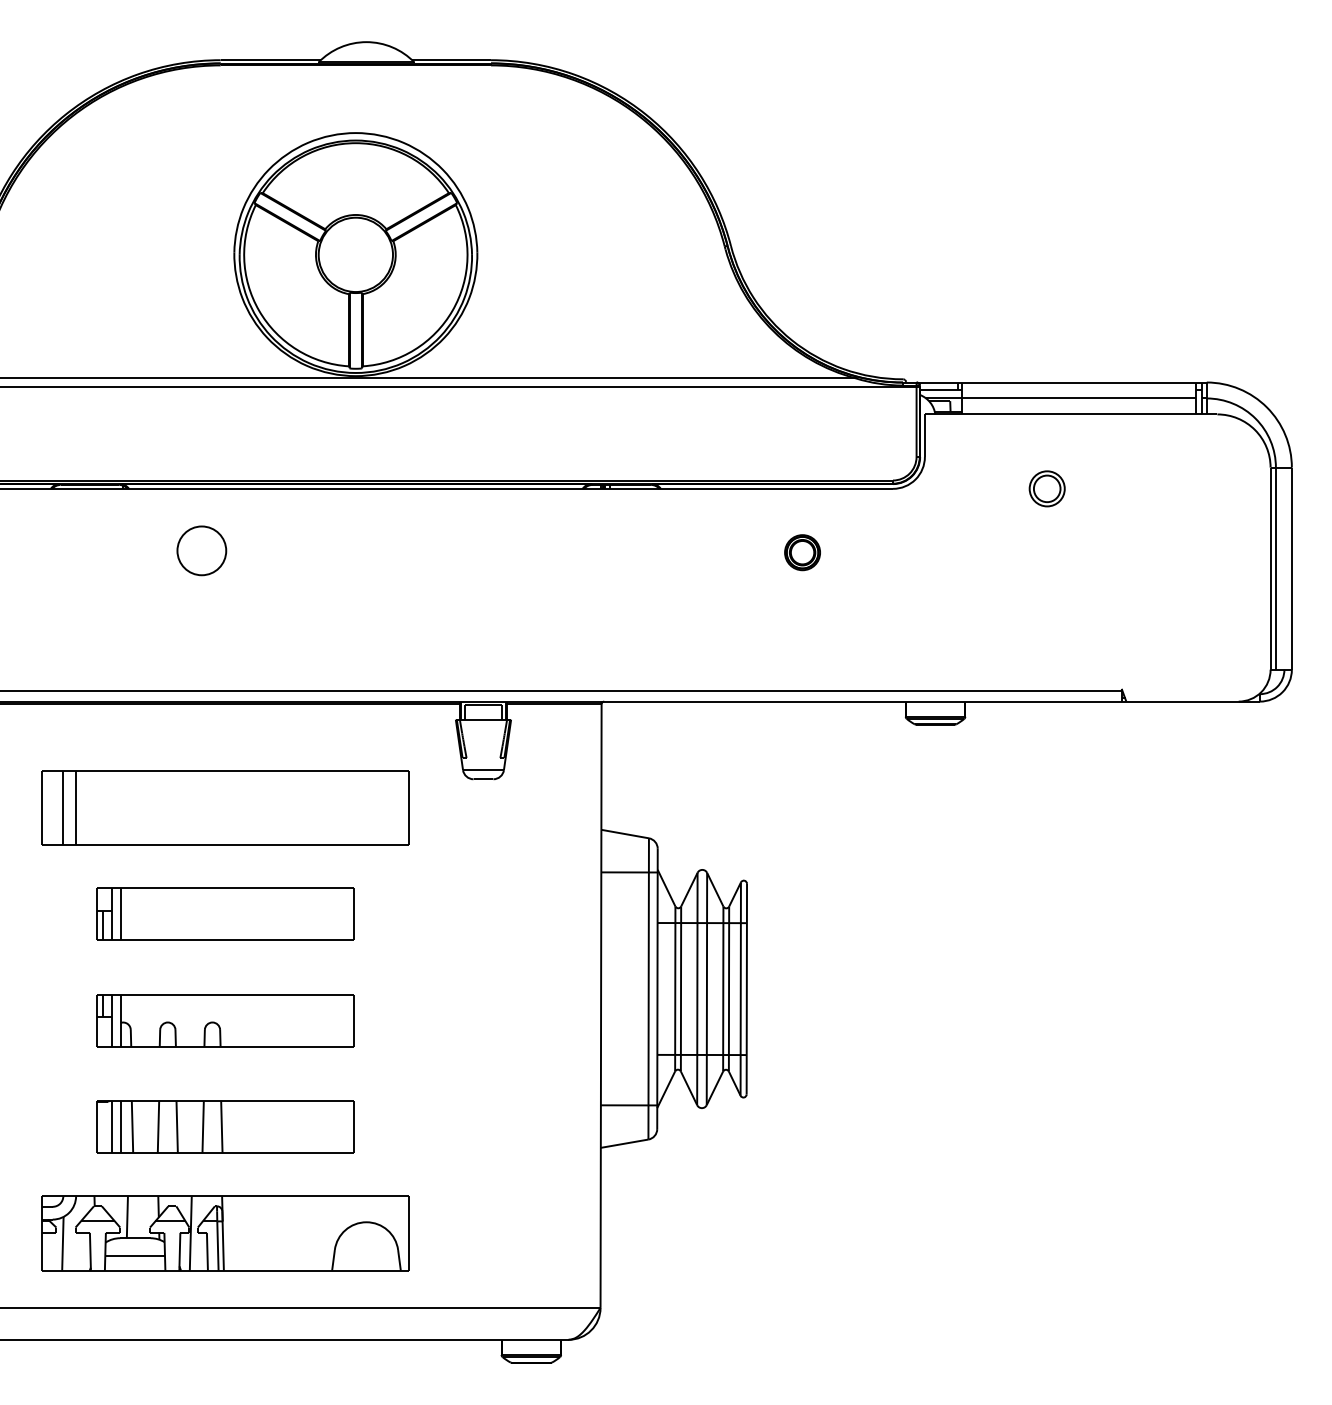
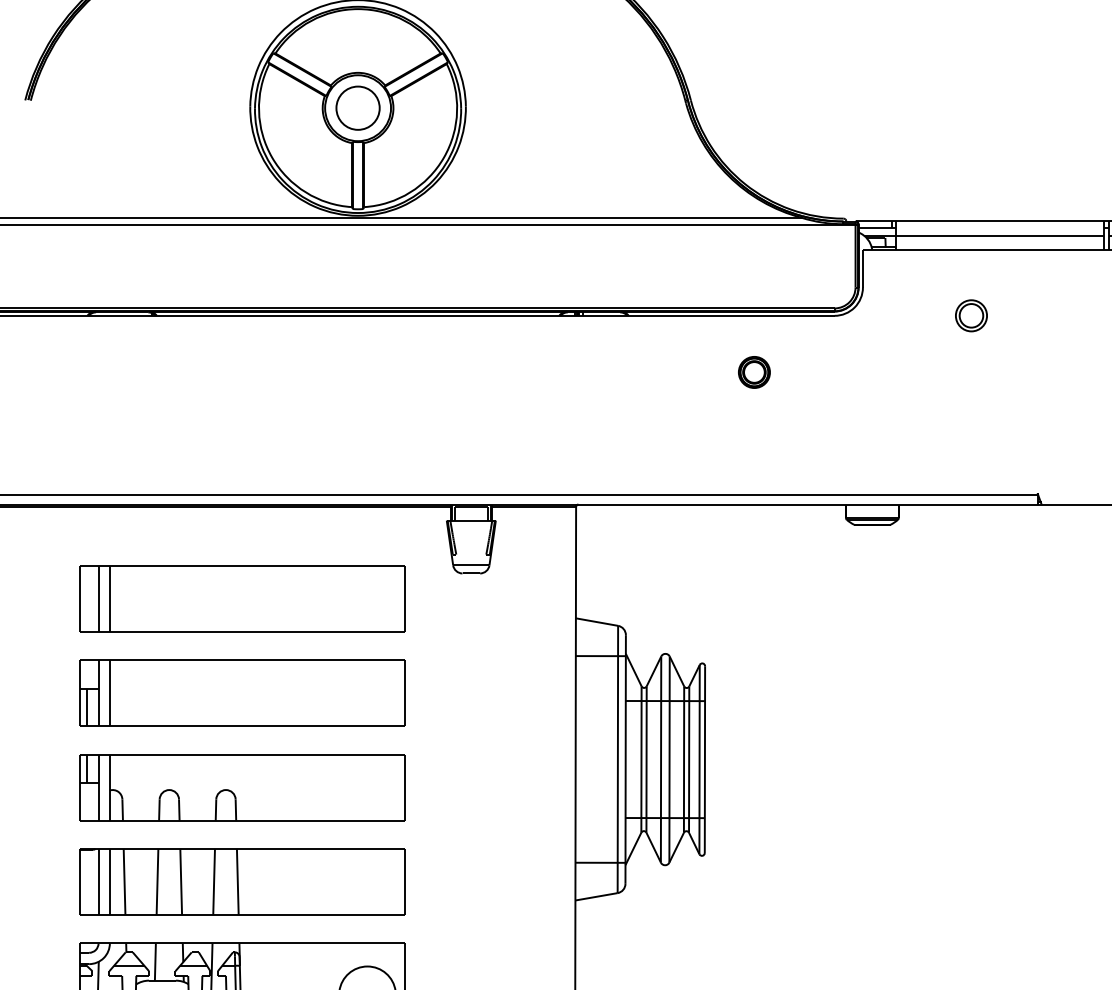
part: (201, 550) -> (357, 107), moved
part: (225, 914) -> (242, 693), size x1.43
part: (225, 1020) -> (242, 787), size x1.43
part: (225, 1126) -> (242, 881), size x1.43

